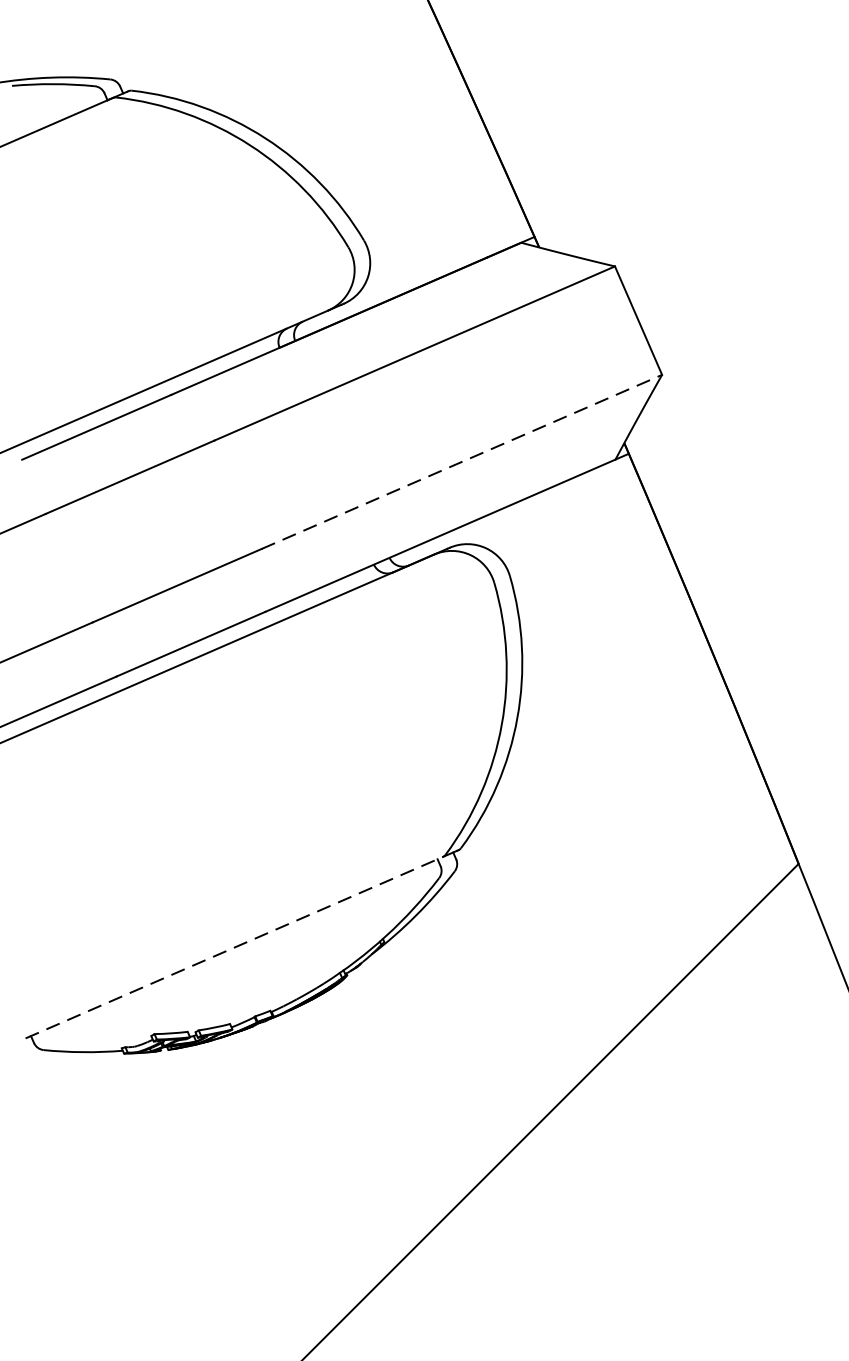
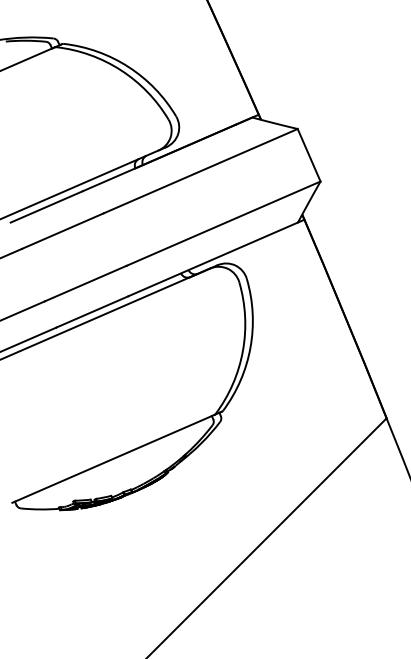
line: (461, 461) -> (223, 223), dashed -> solid
line: (234, 946) -> (113, 458), dashed -> solid

